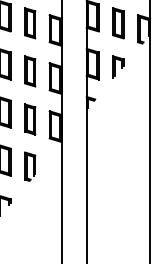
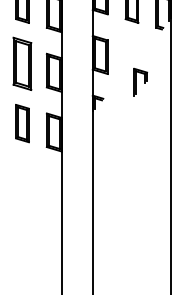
part: (118, 66) -> (140, 81), moved
part: (30, 71) -> (23, 64), size x1.4
part: (30, 166) -> (23, 181), removed

